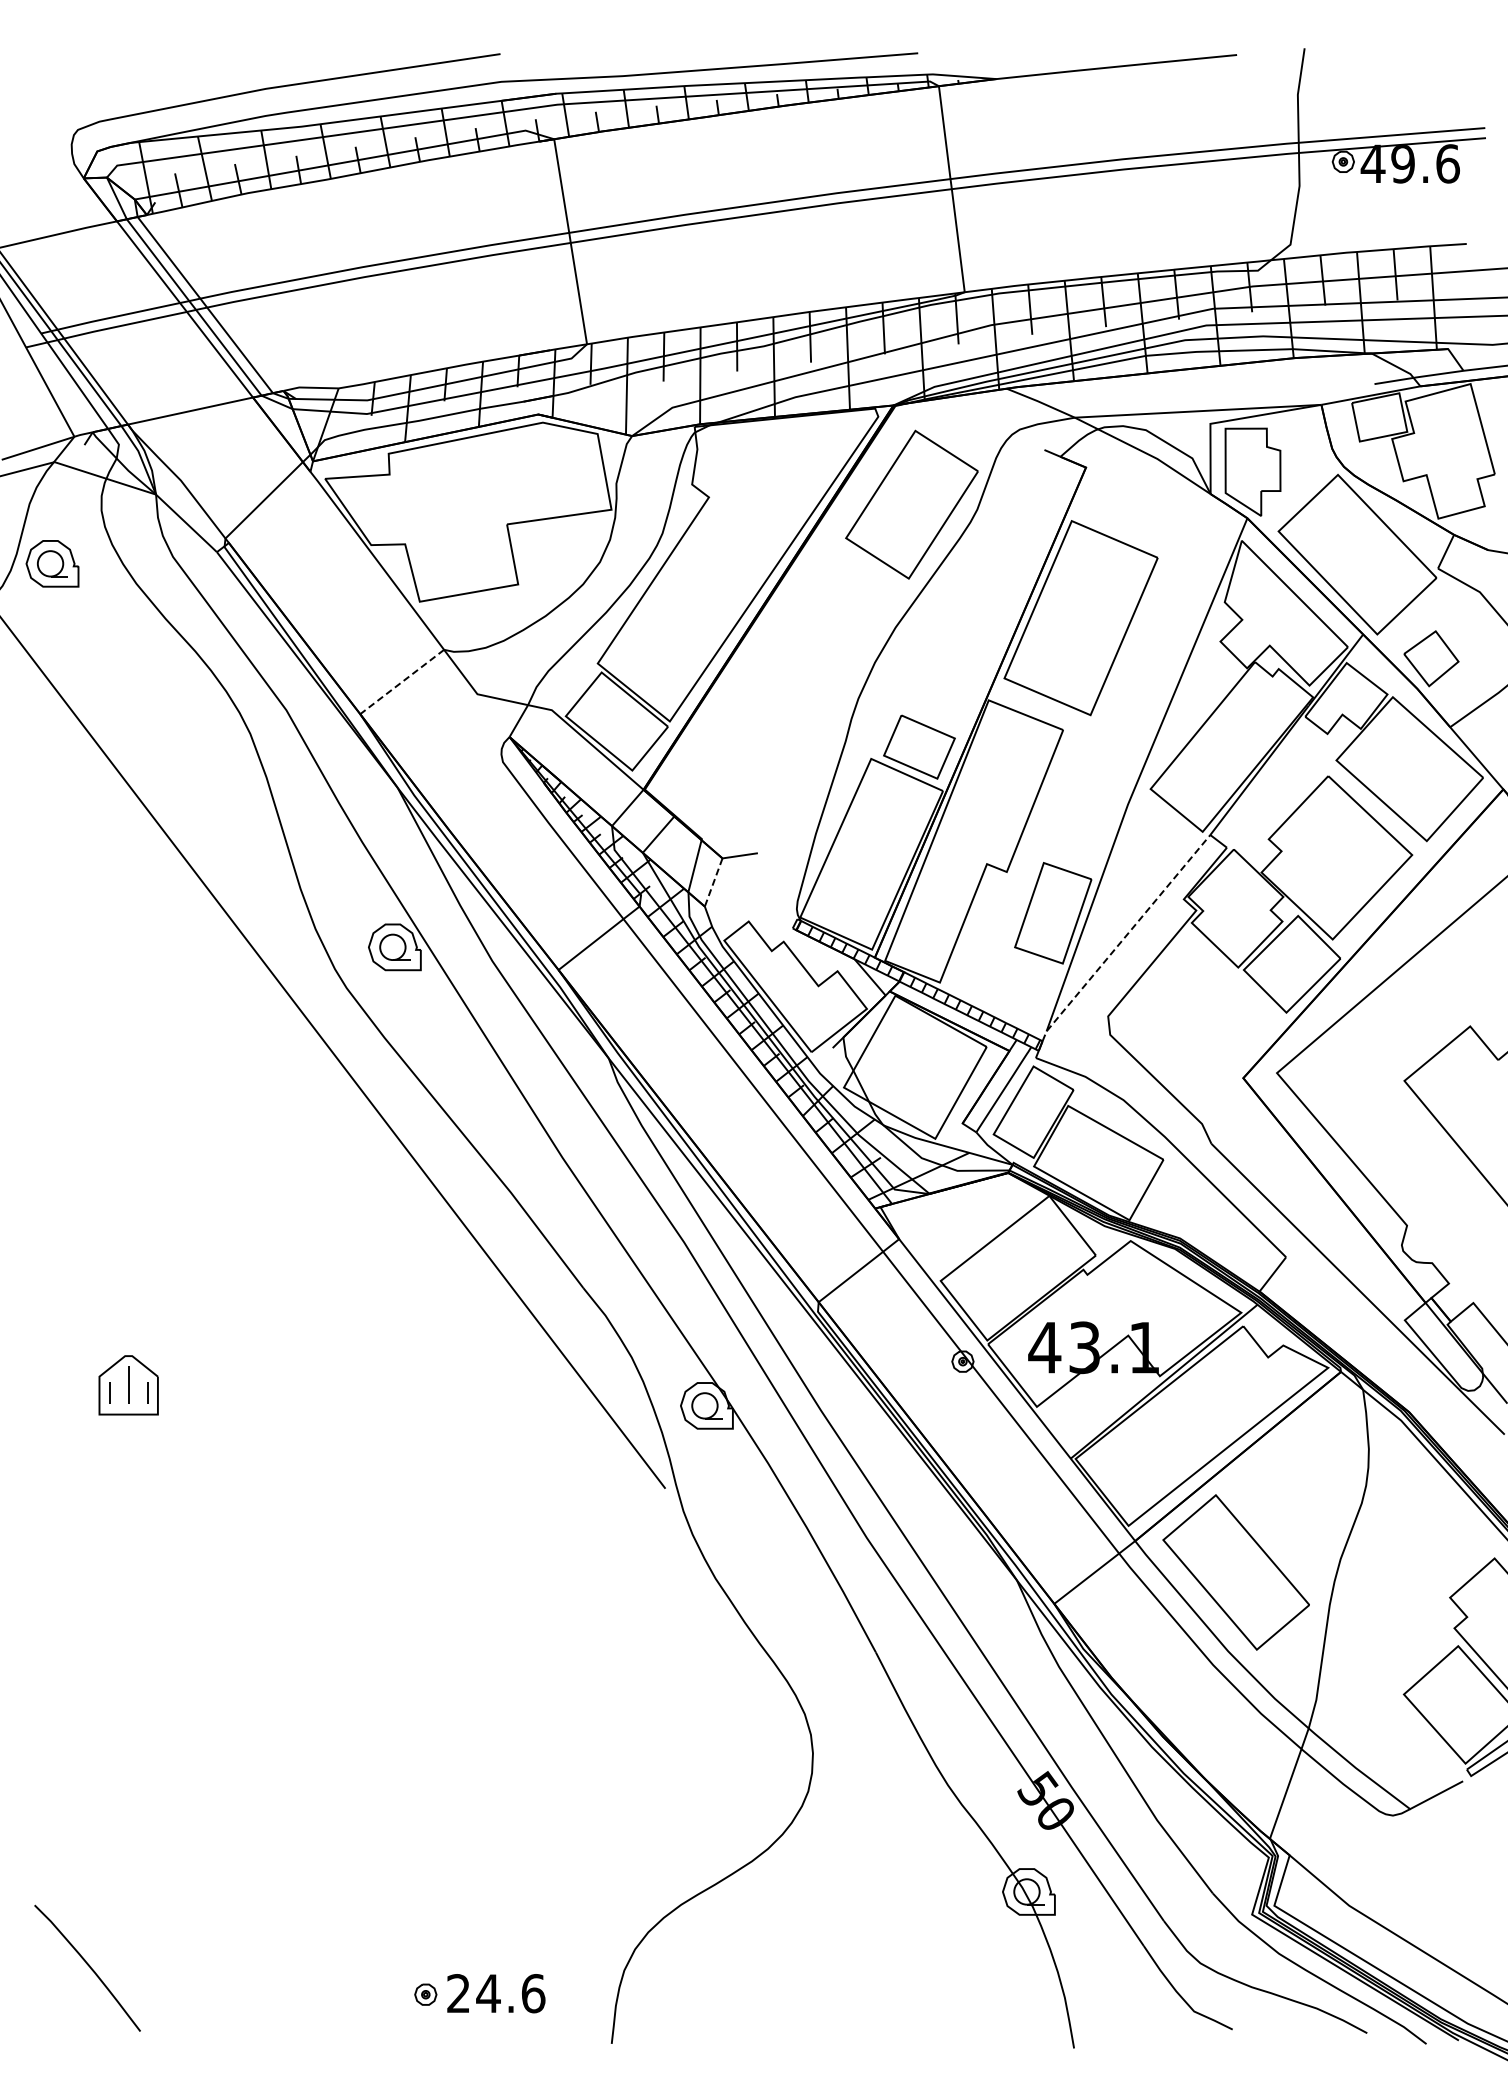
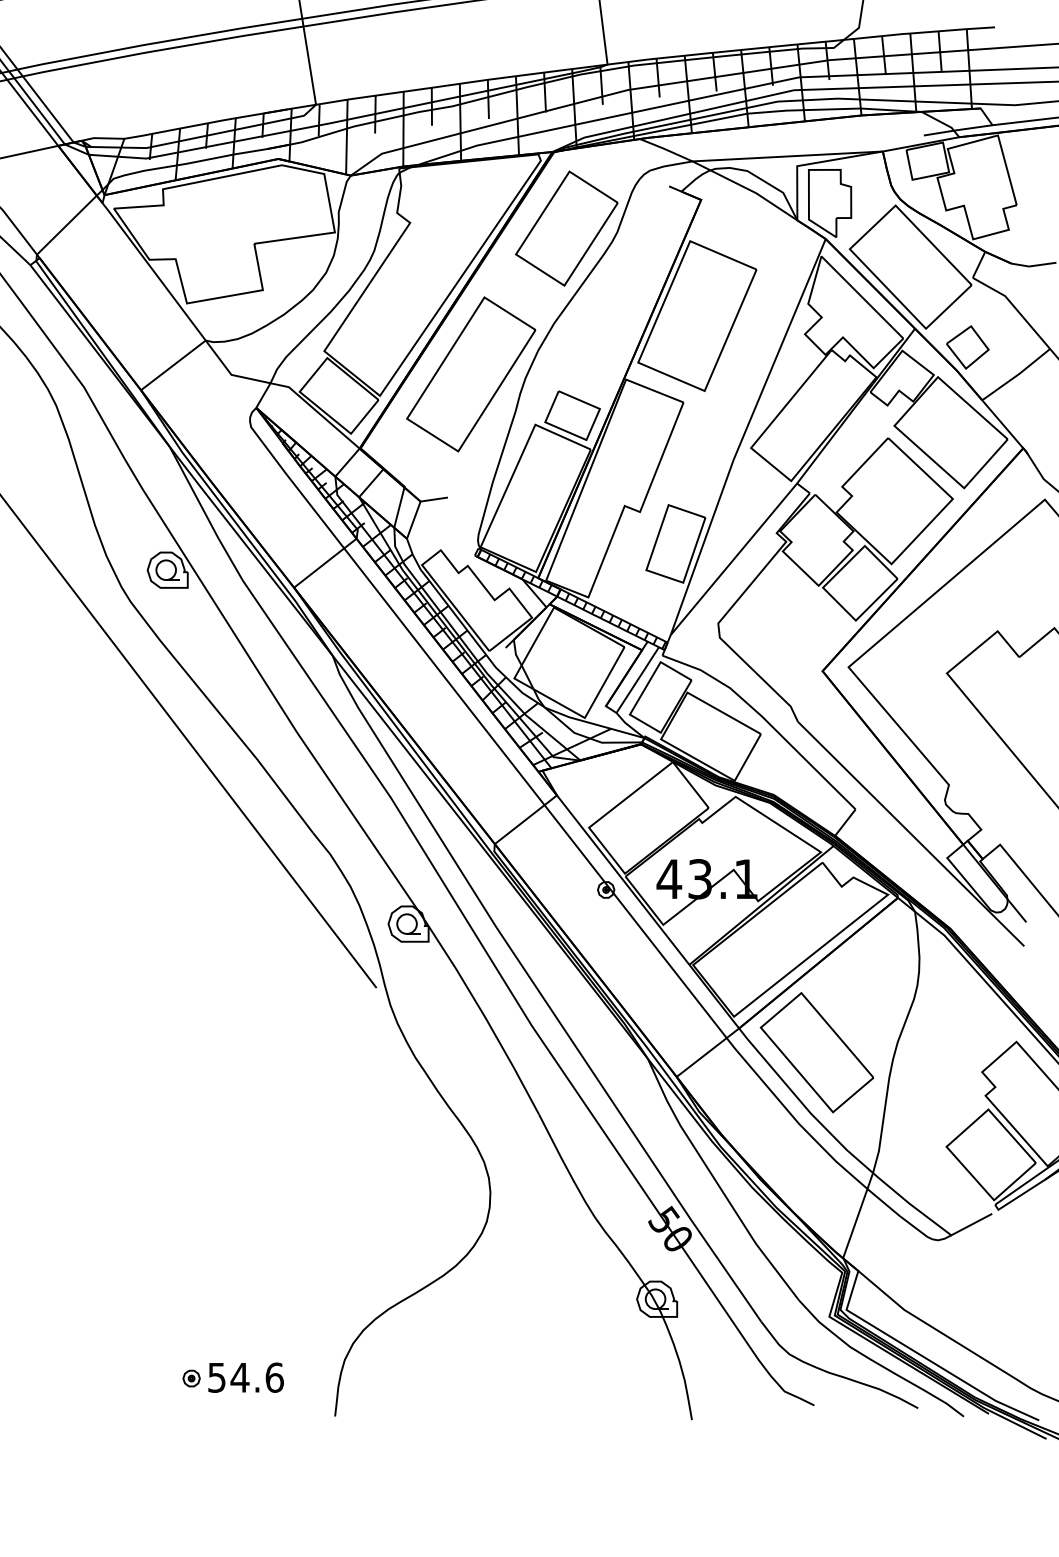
line: (402, 682) -> (173, 365), dashed -> solid
part: (787, 693) -> (470, 374), added
line: (713, 882) -> (413, 520), dashed -> solid
line: (1124, 937) -> (730, 562), dashed -> solid
text: (458, 1993) -> (216, 1377), 24.6 -> 54.6

